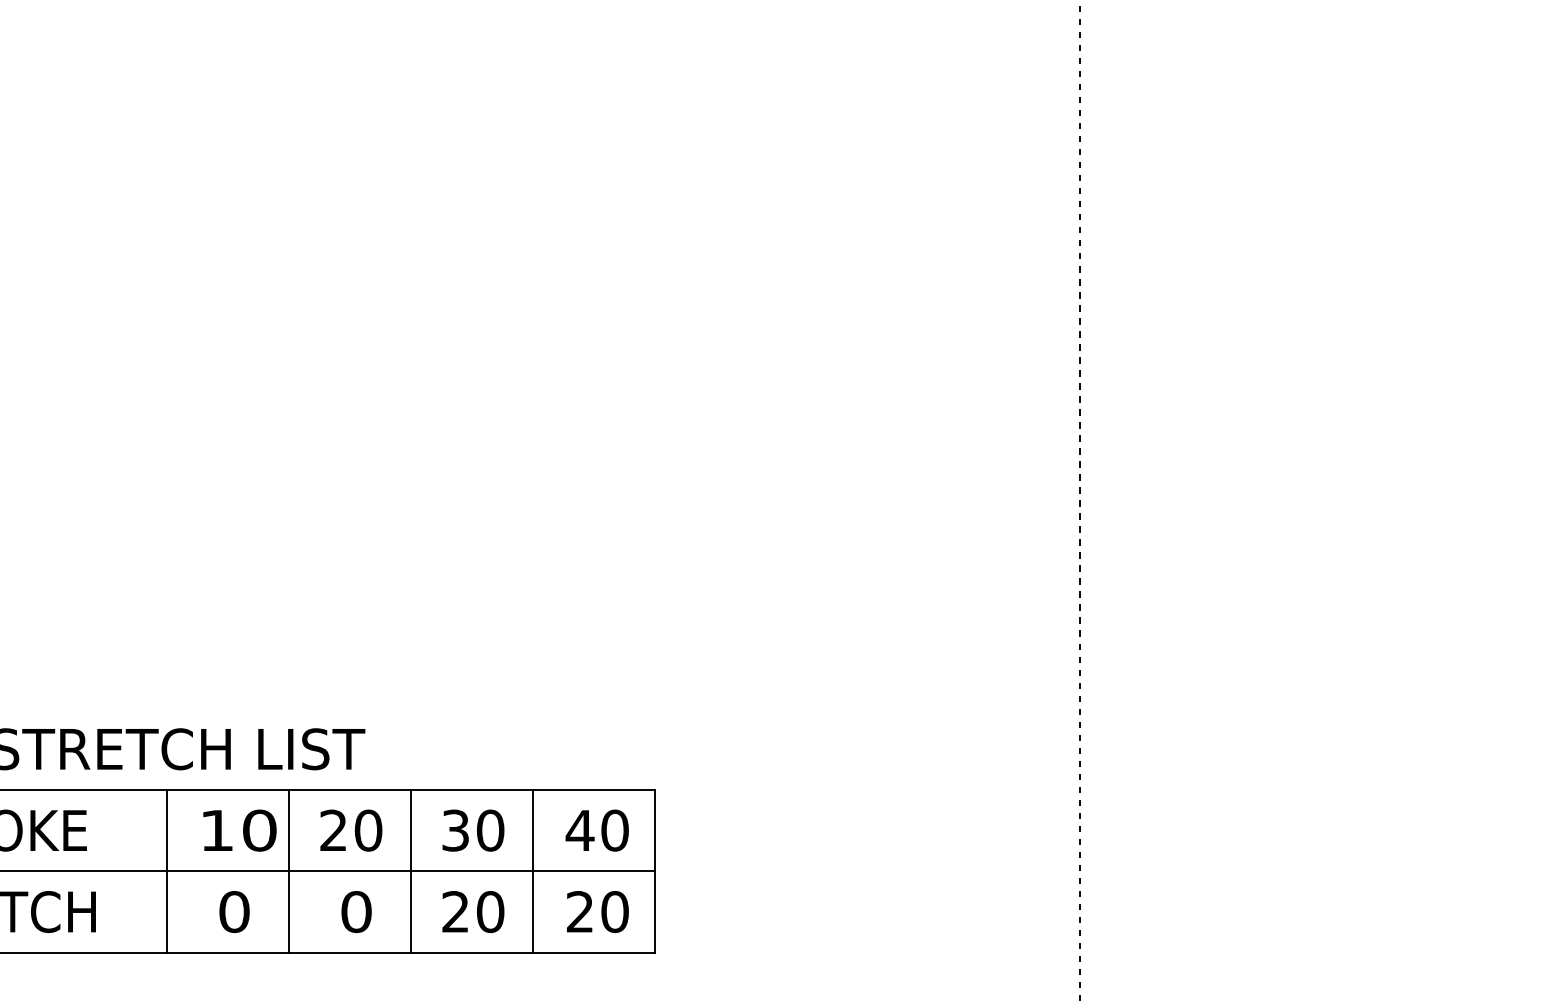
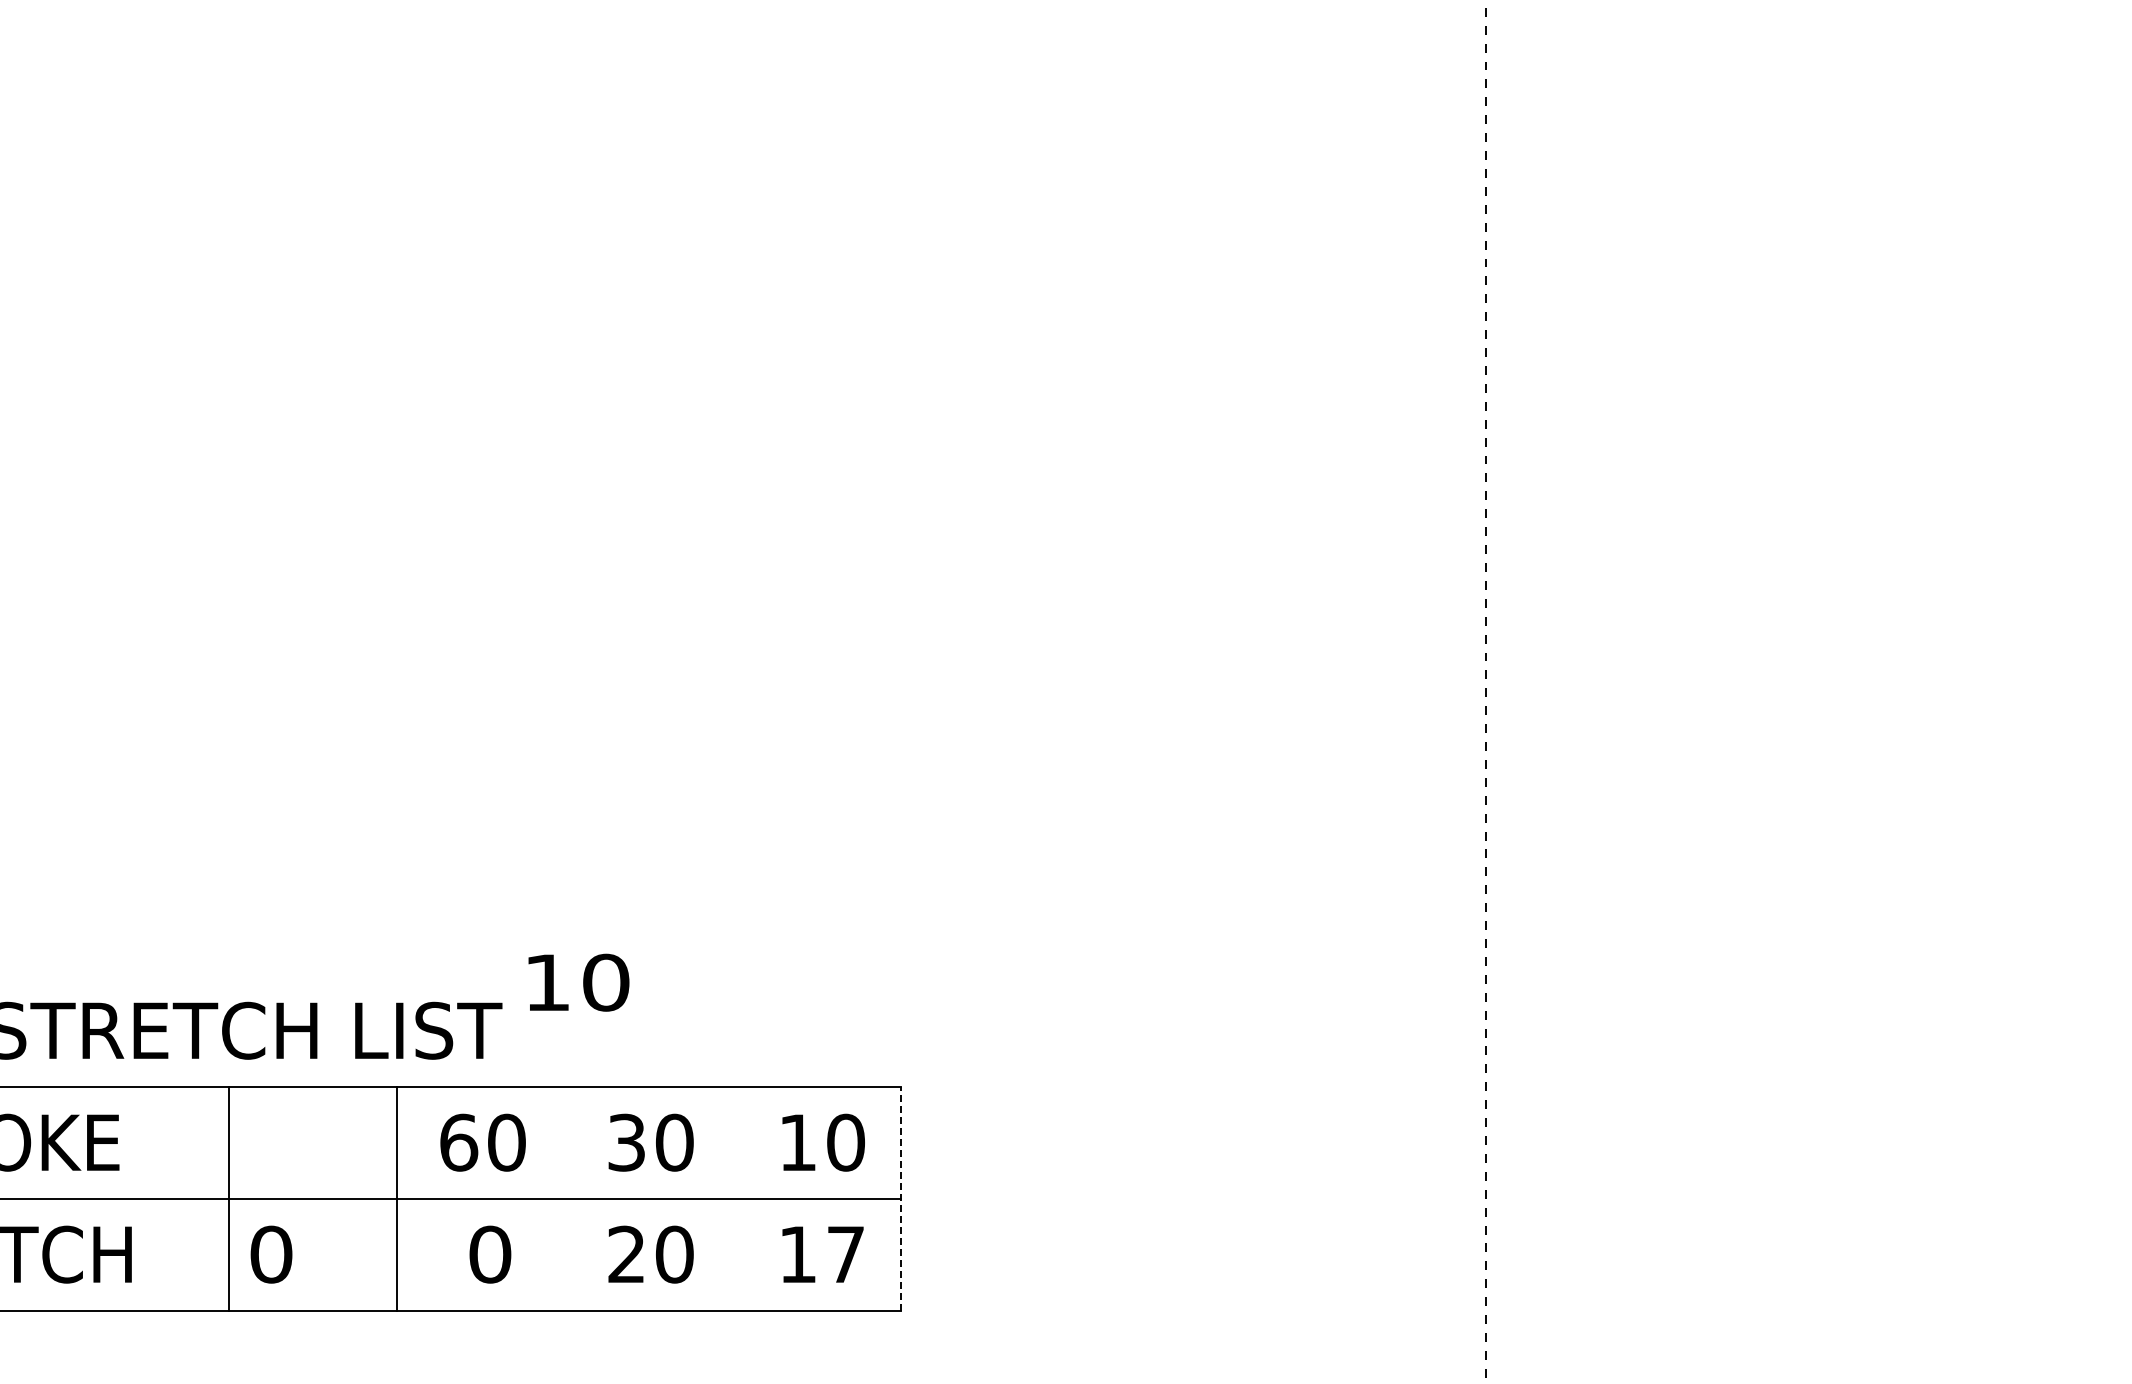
text: (239, 830) -> (578, 982), moved
text: (334, 830) -> (459, 1142), 20 -> 60
text: (579, 830) -> (797, 1142), 40 -> 10
line: (410, 871) -> (564, 1198), removed
line: (532, 871) -> (732, 1198), removed
line: (654, 871) -> (900, 1198), solid -> dashed
text: (234, 911) -> (271, 1254), moved
text: (597, 911) -> (821, 1254), 20 -> 17

